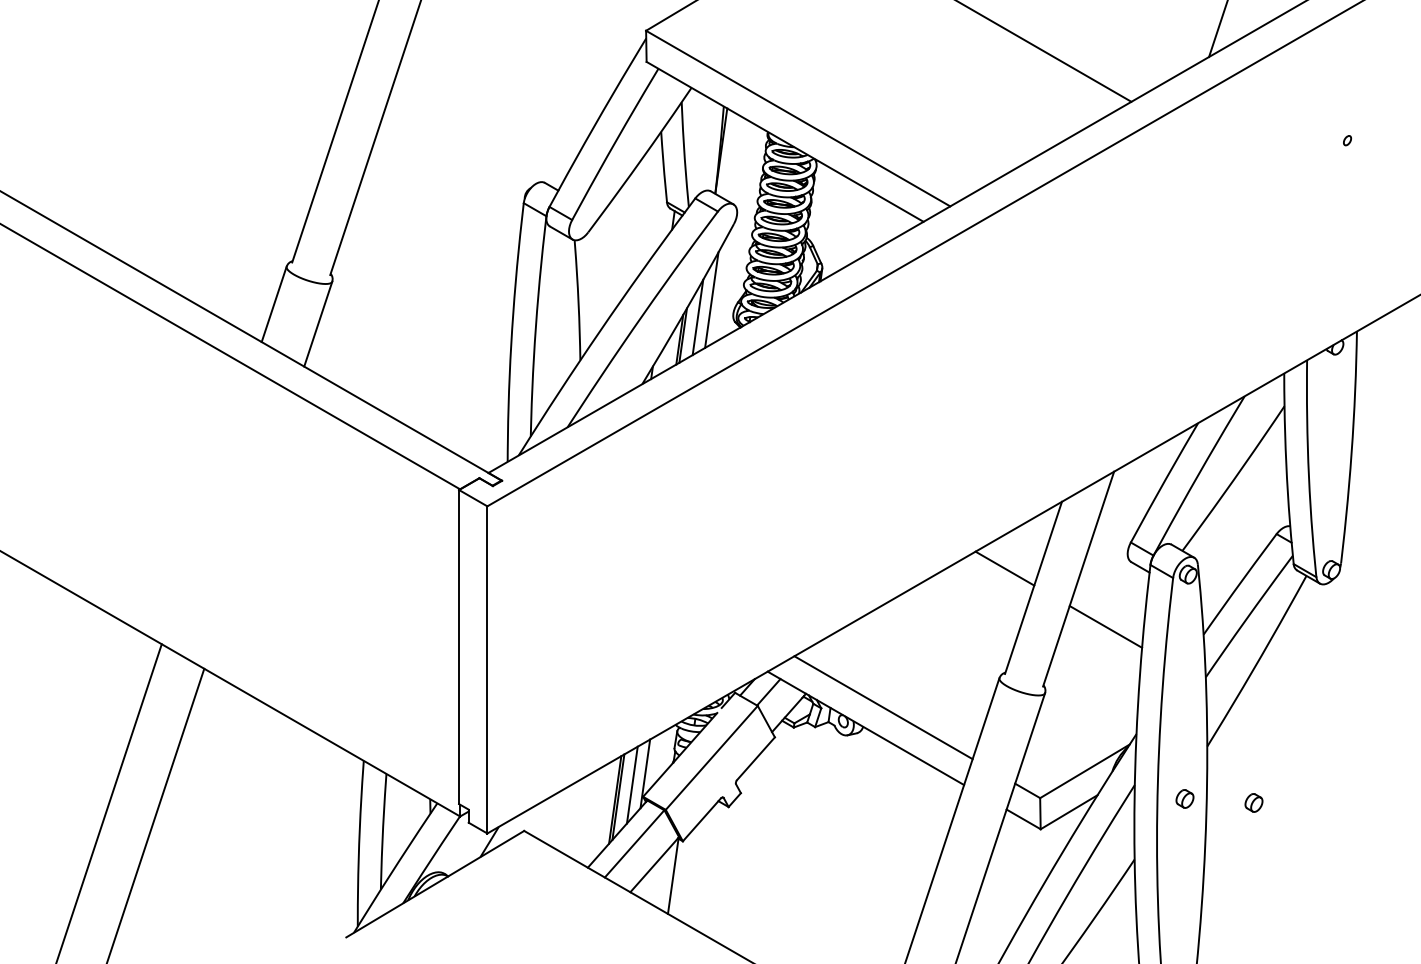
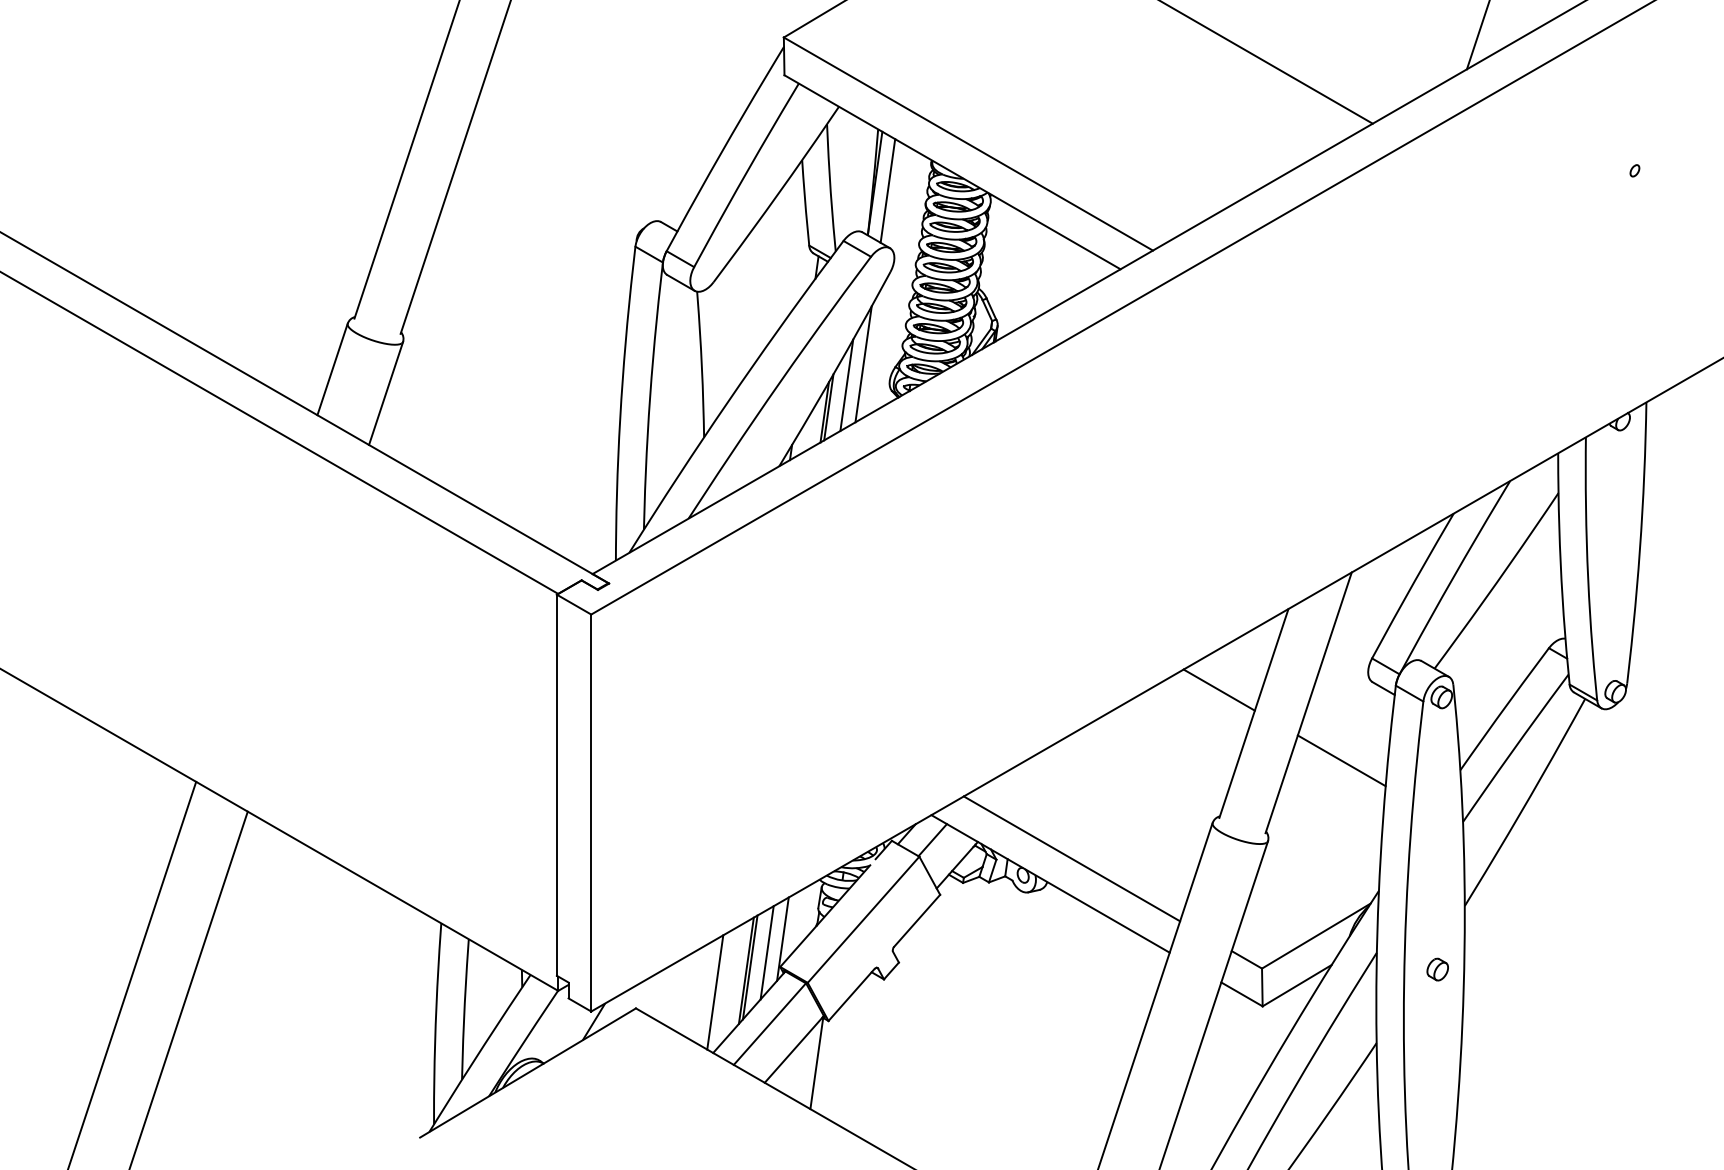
line: (731, 156) -> (887, 190), added
part: (1253, 802) -> (1520, 973), removed
line: (589, 817) -> (715, 992), added

